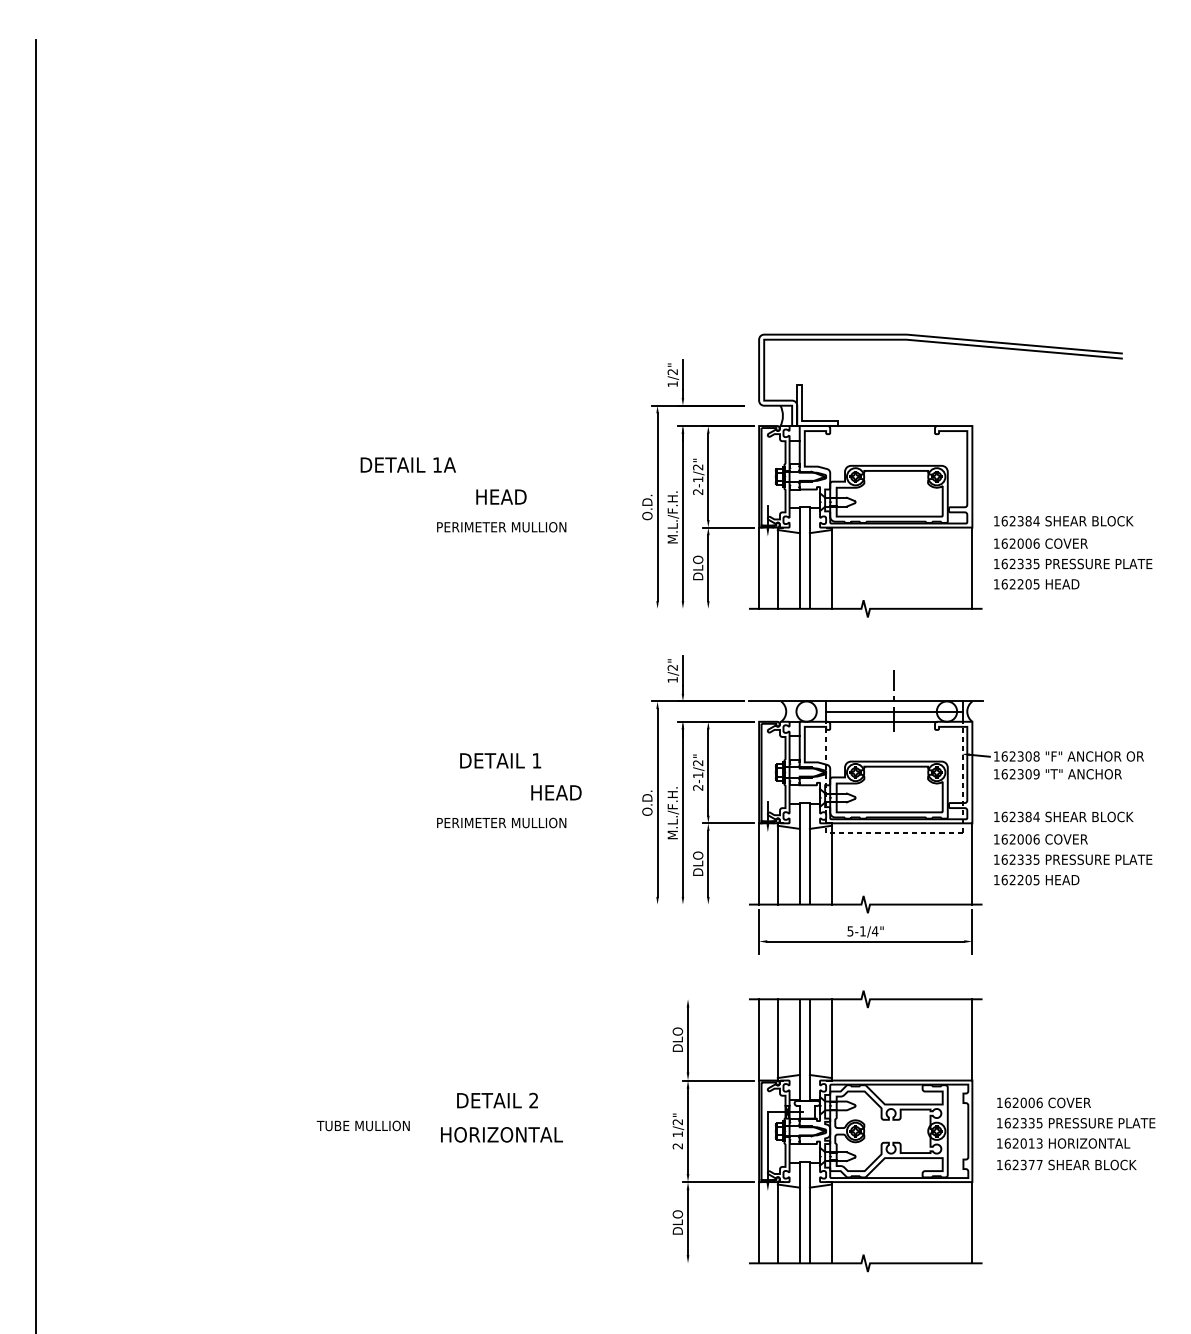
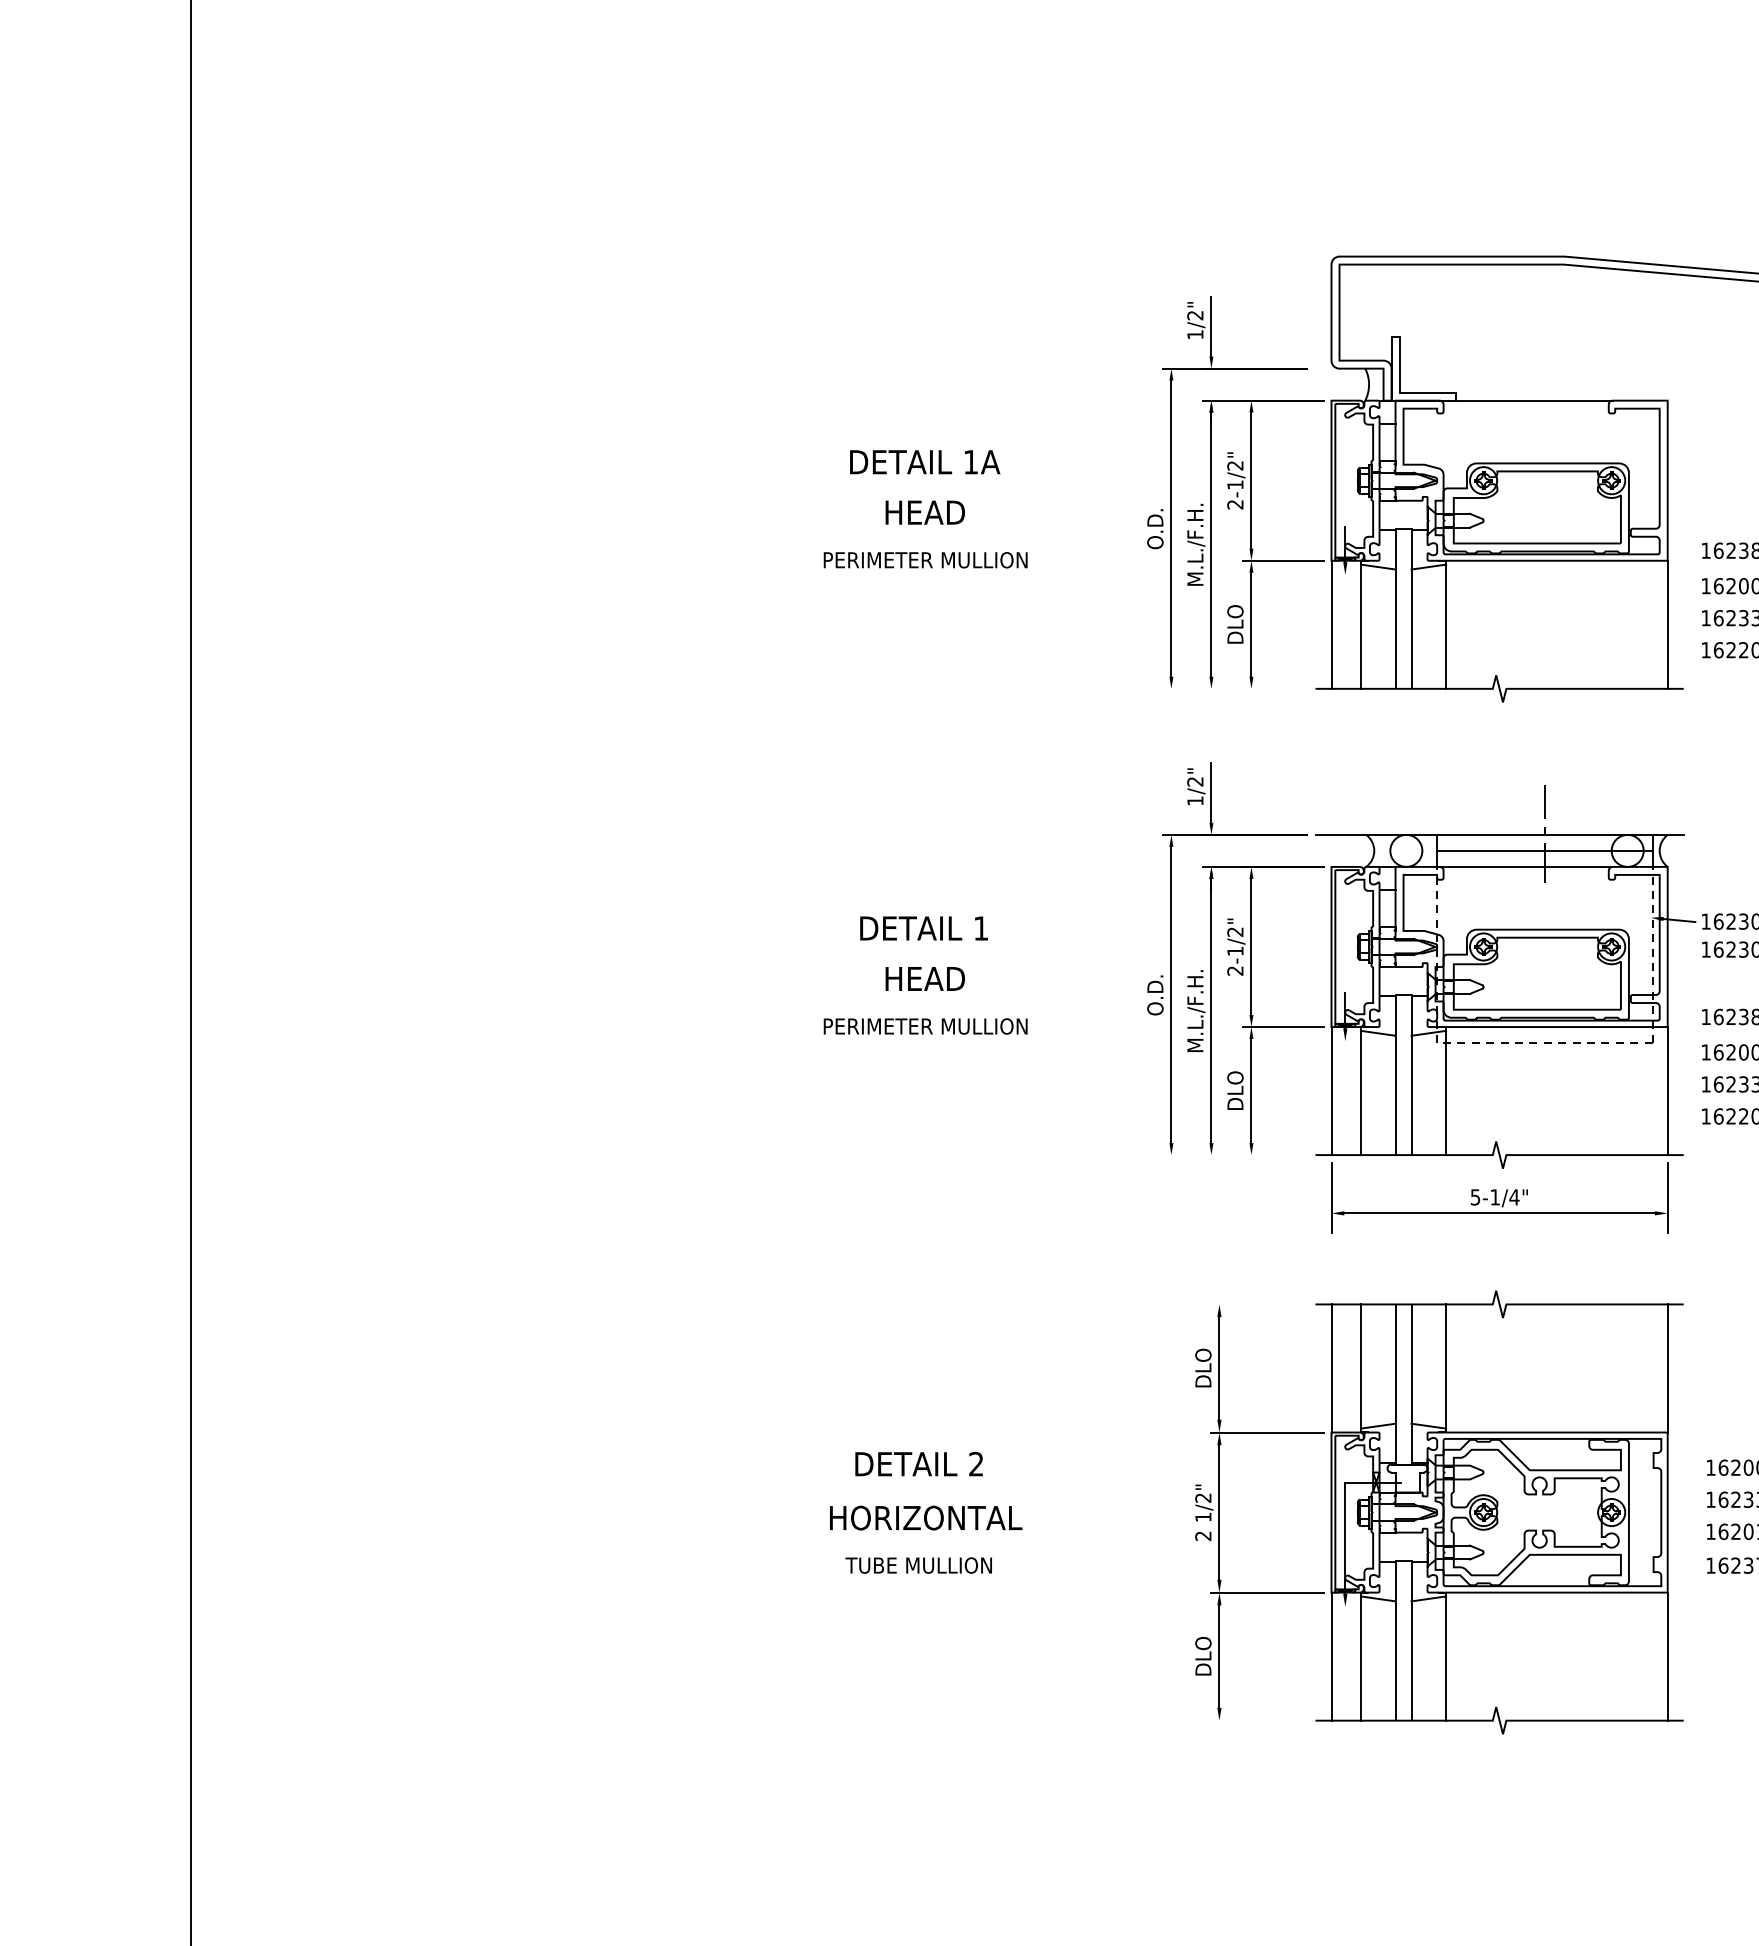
text: (407, 464) -> (923, 461), moved
text: (556, 792) -> (925, 978), moved
text: (362, 1125) -> (917, 1564), moved

